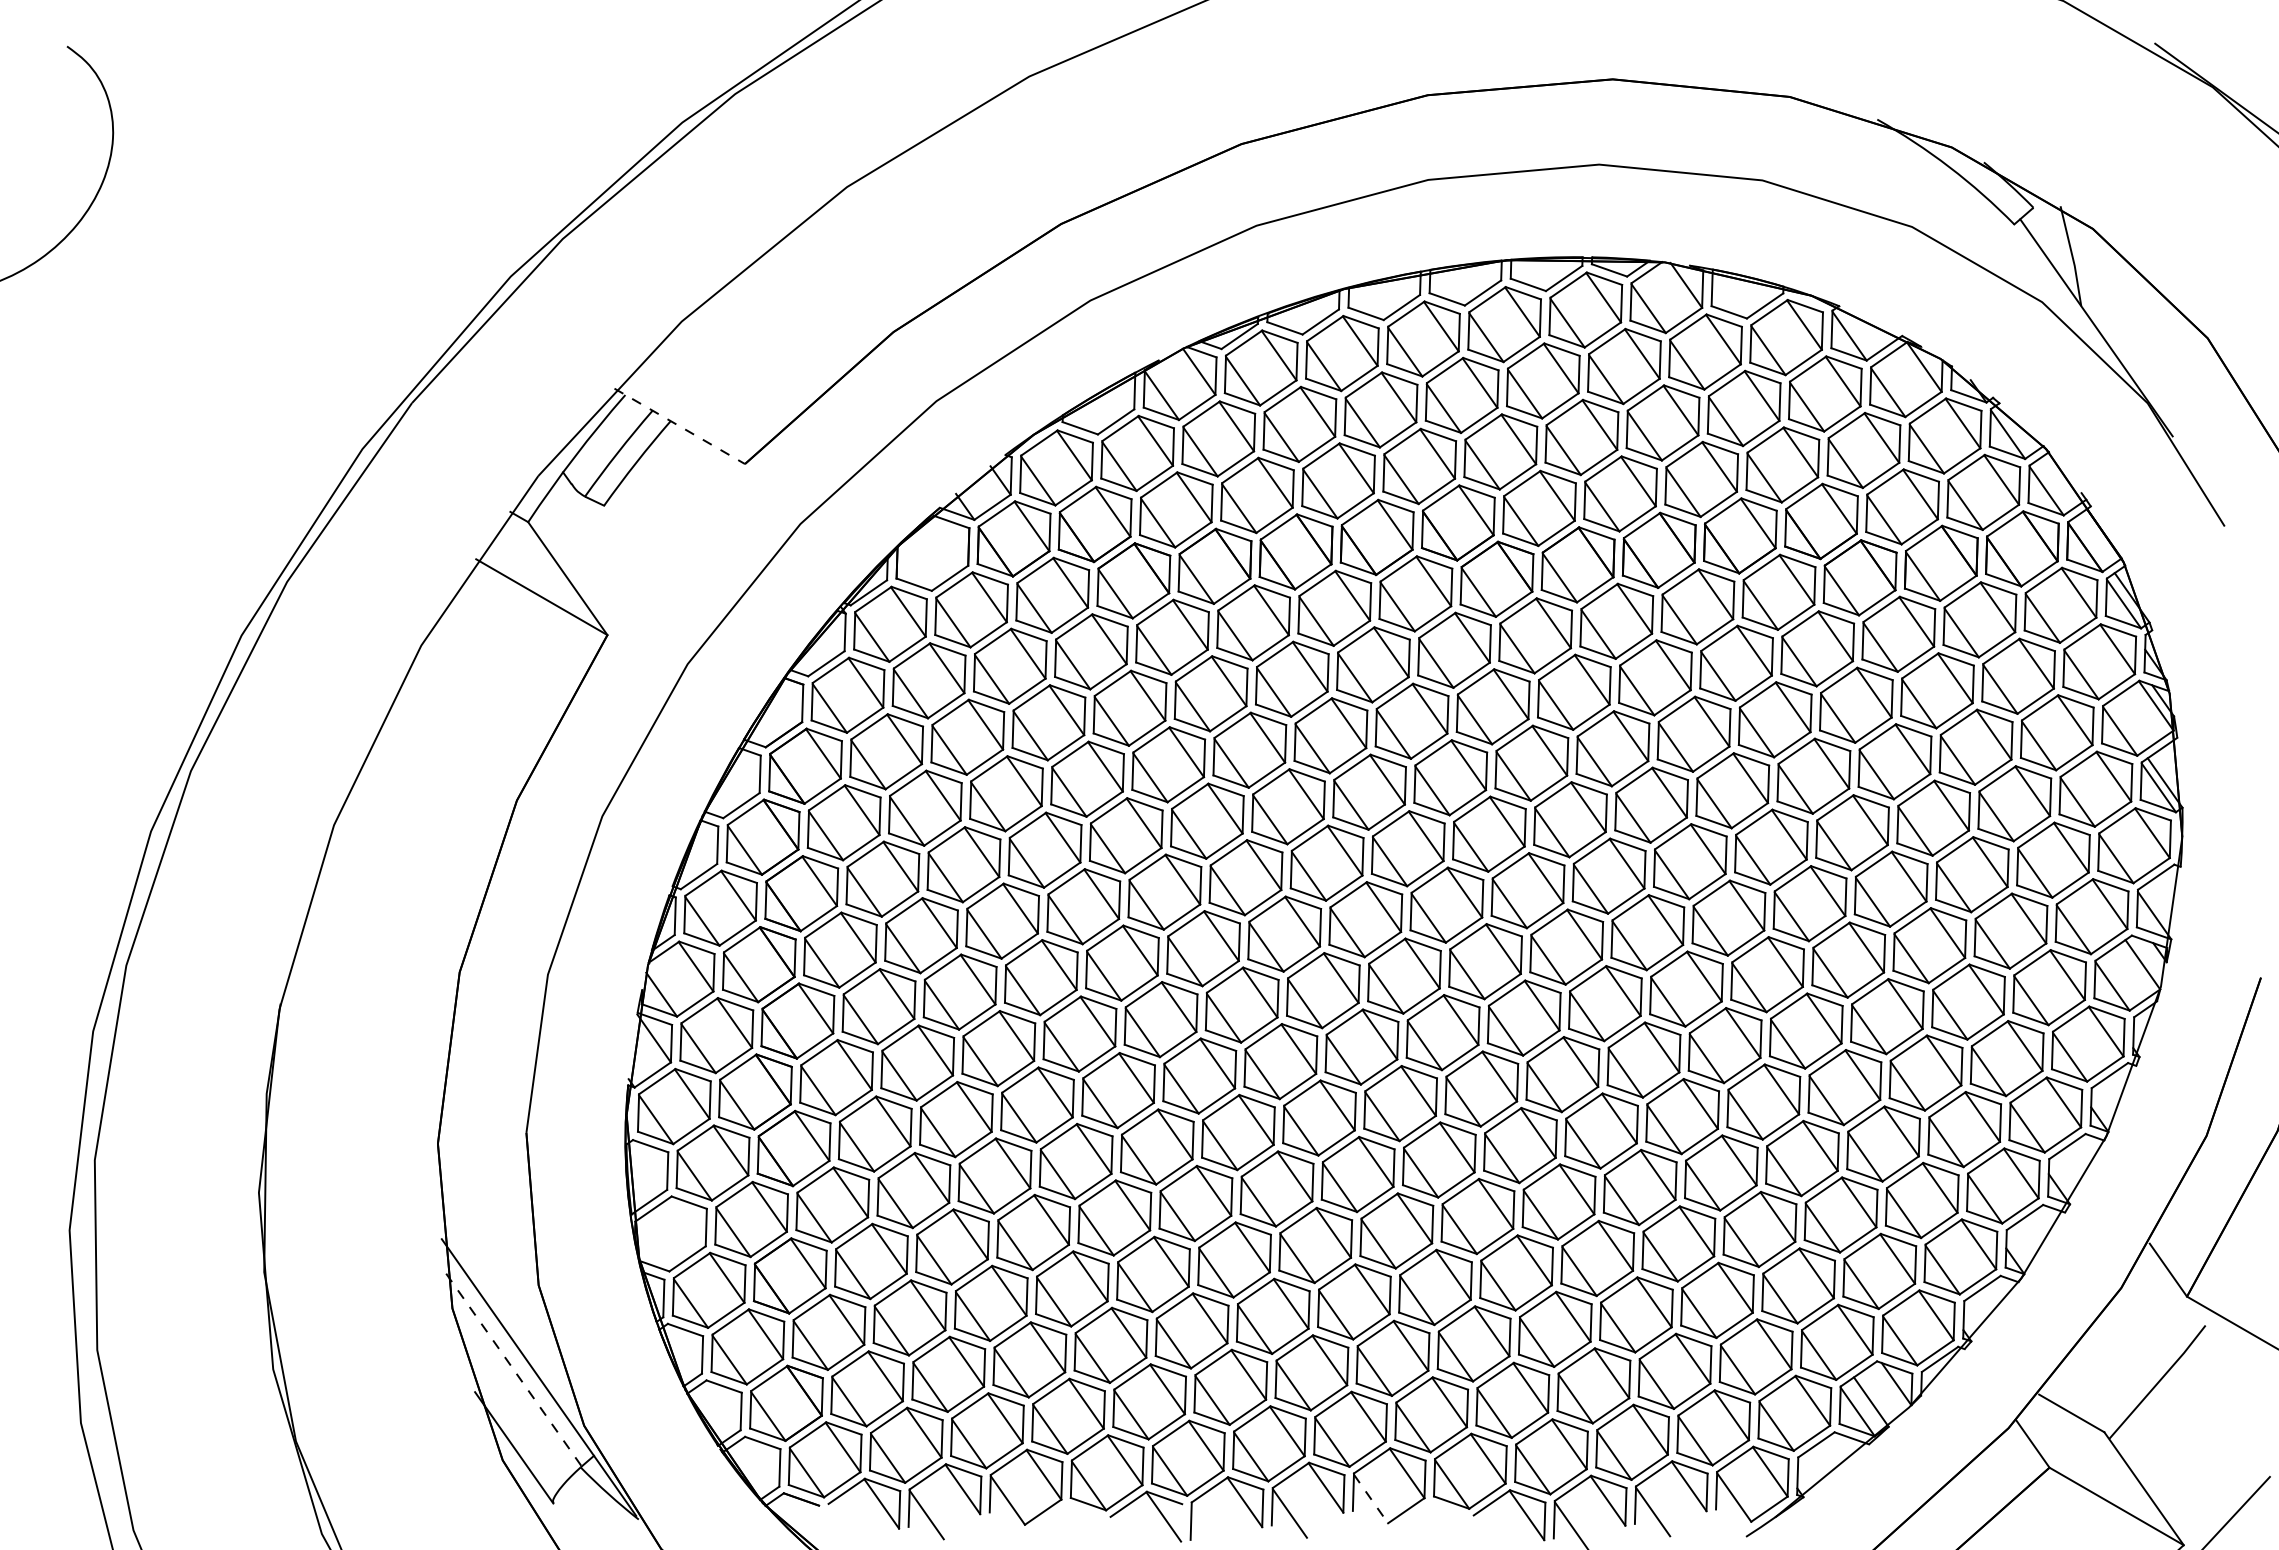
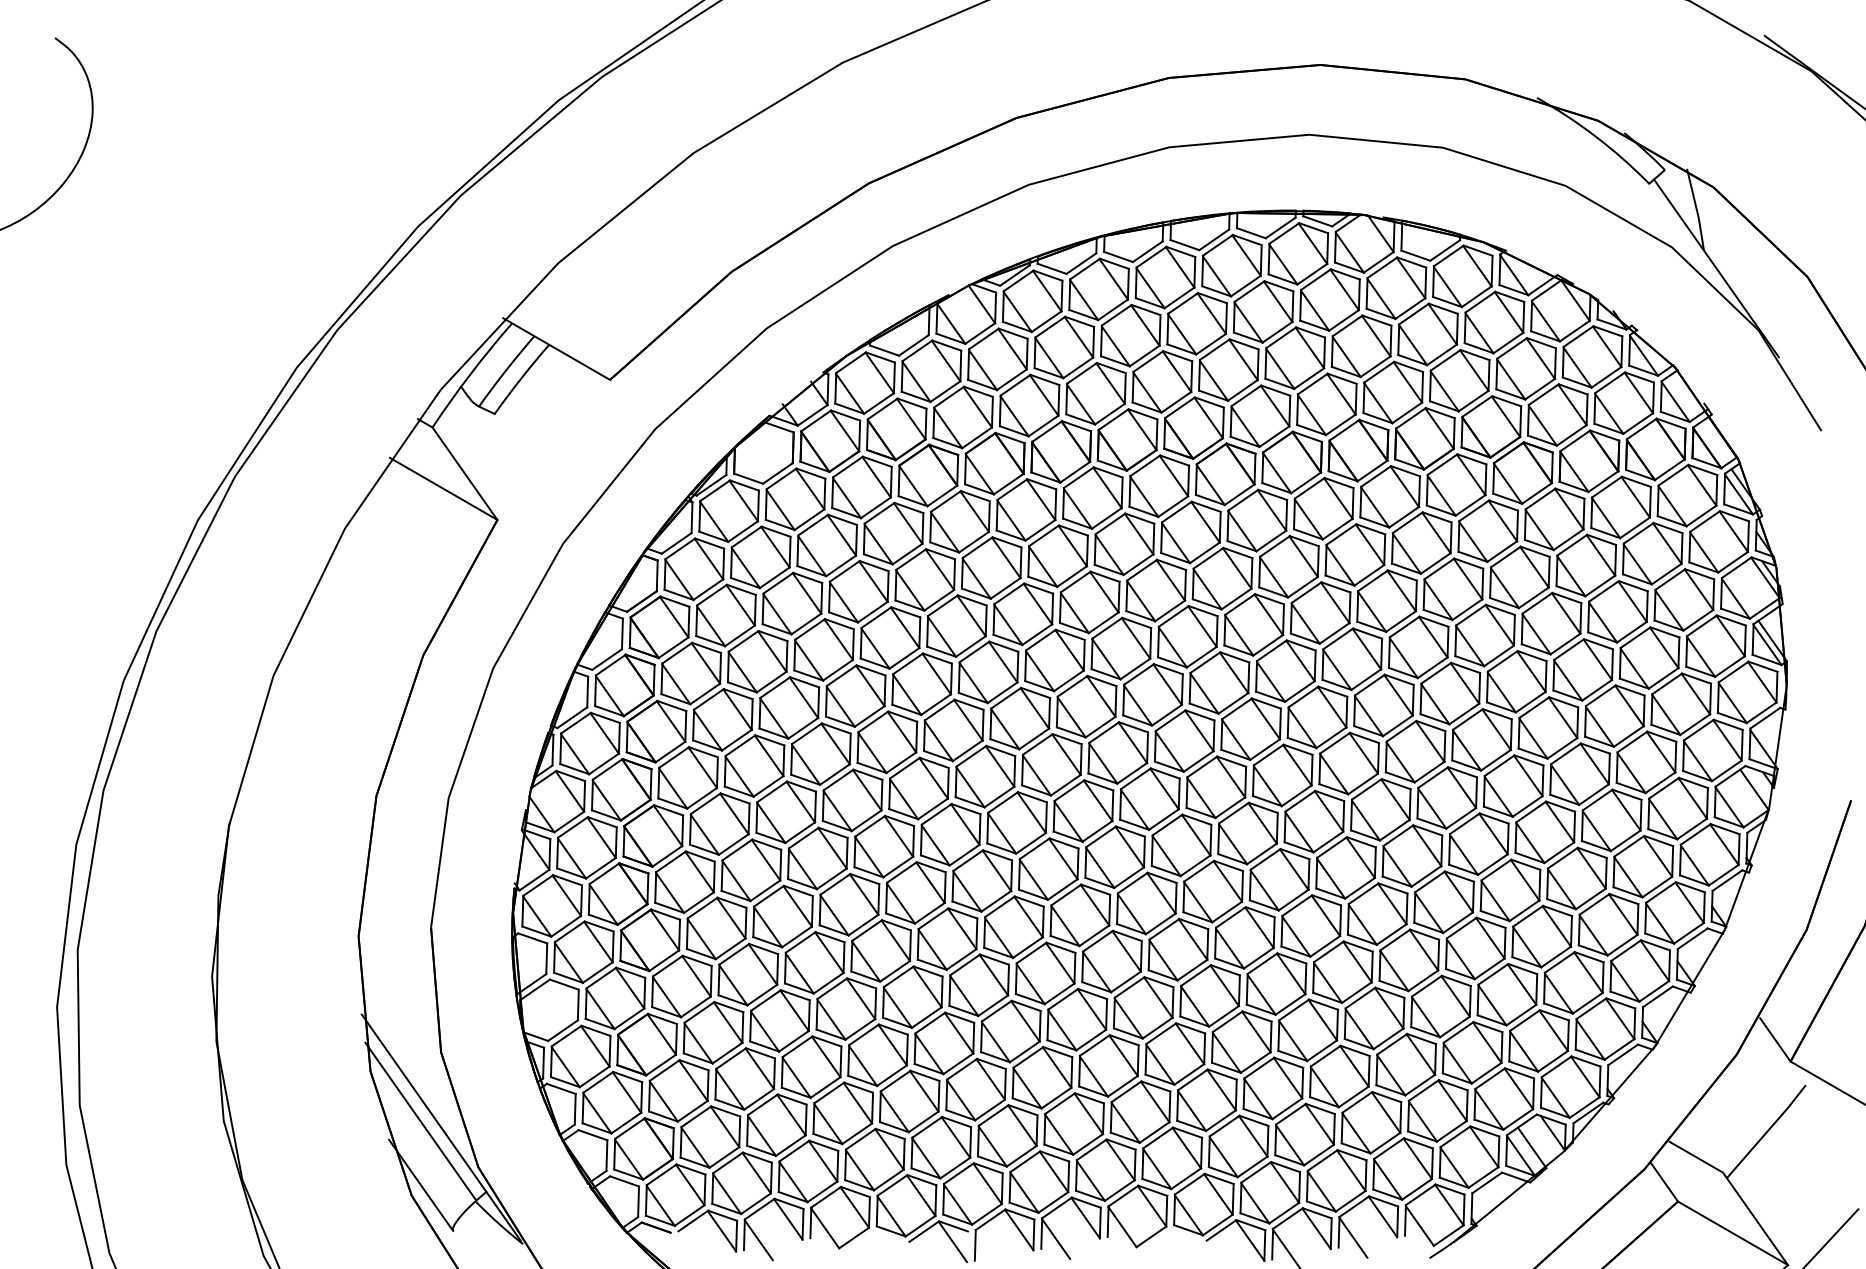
line: (680, 426) -> (557, 349), dashed -> solid
line: (513, 1370) -> (420, 1122), dashed -> solid
line: (1371, 1498) -> (1122, 1226), dashed -> solid

